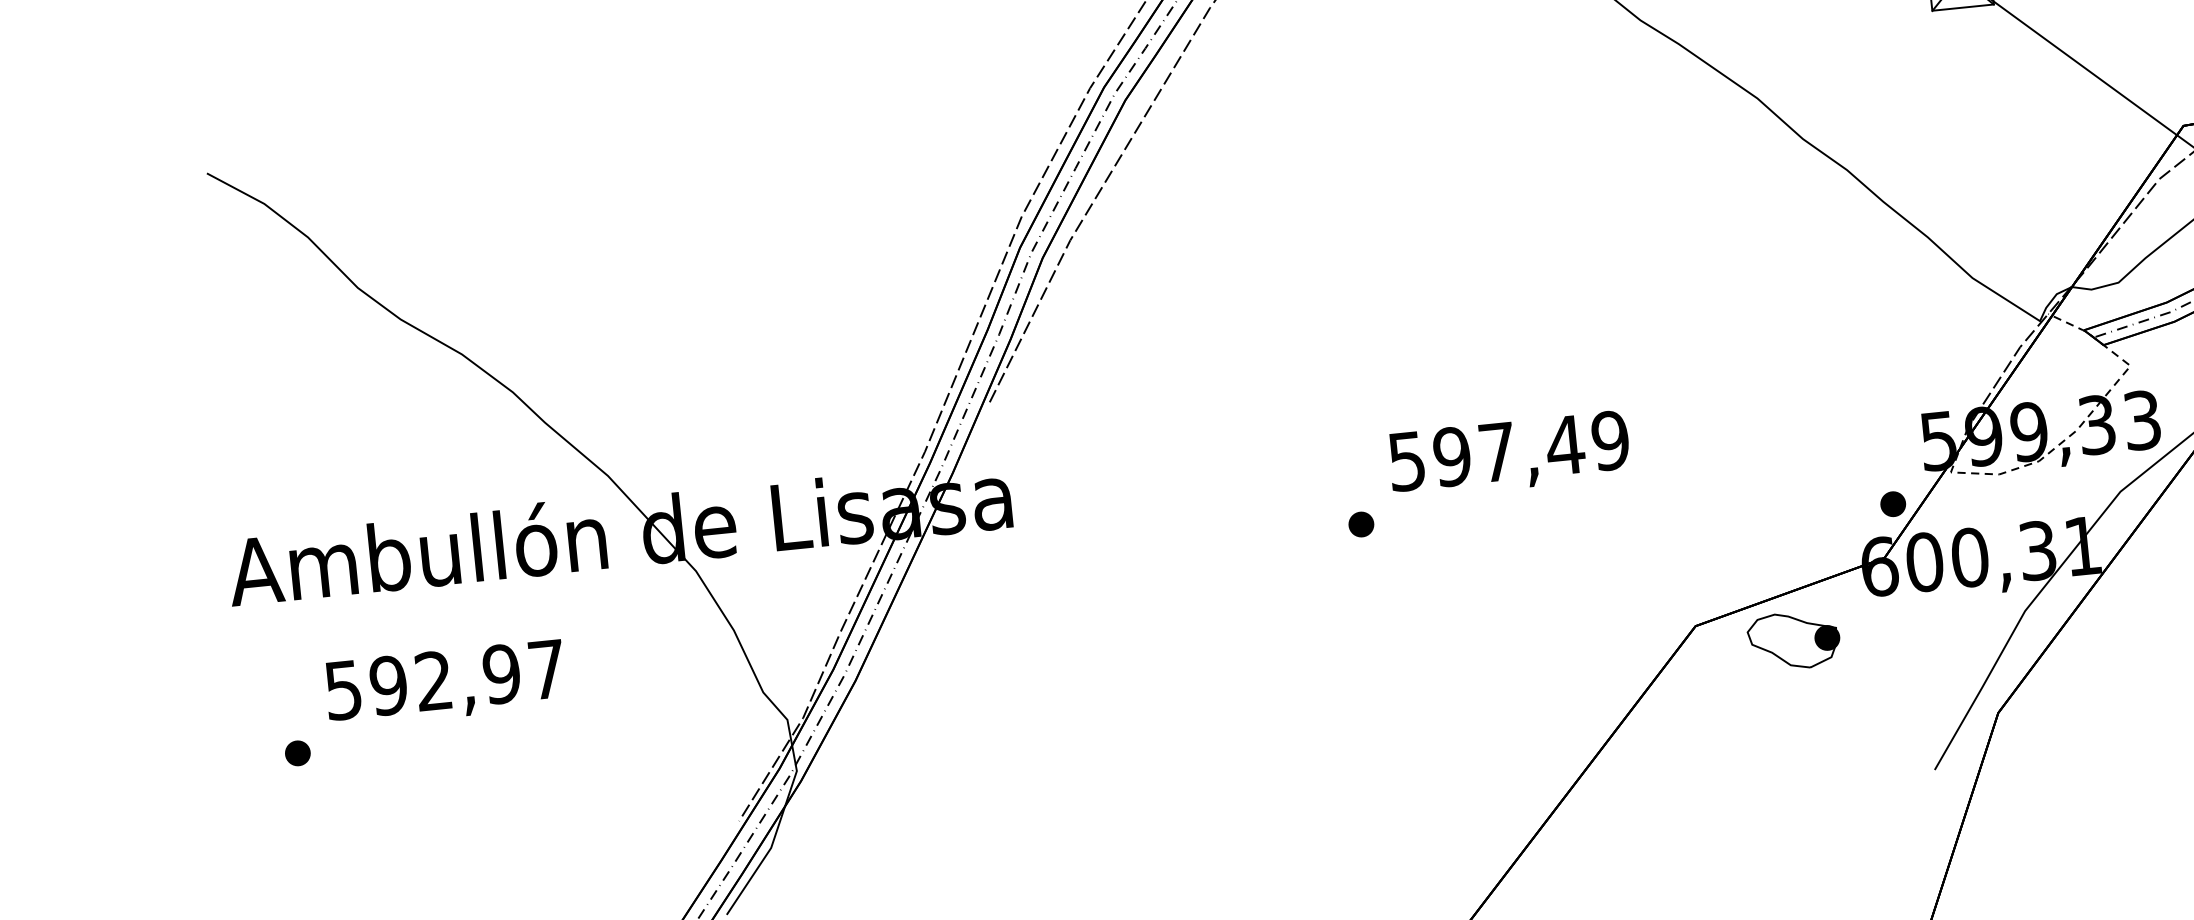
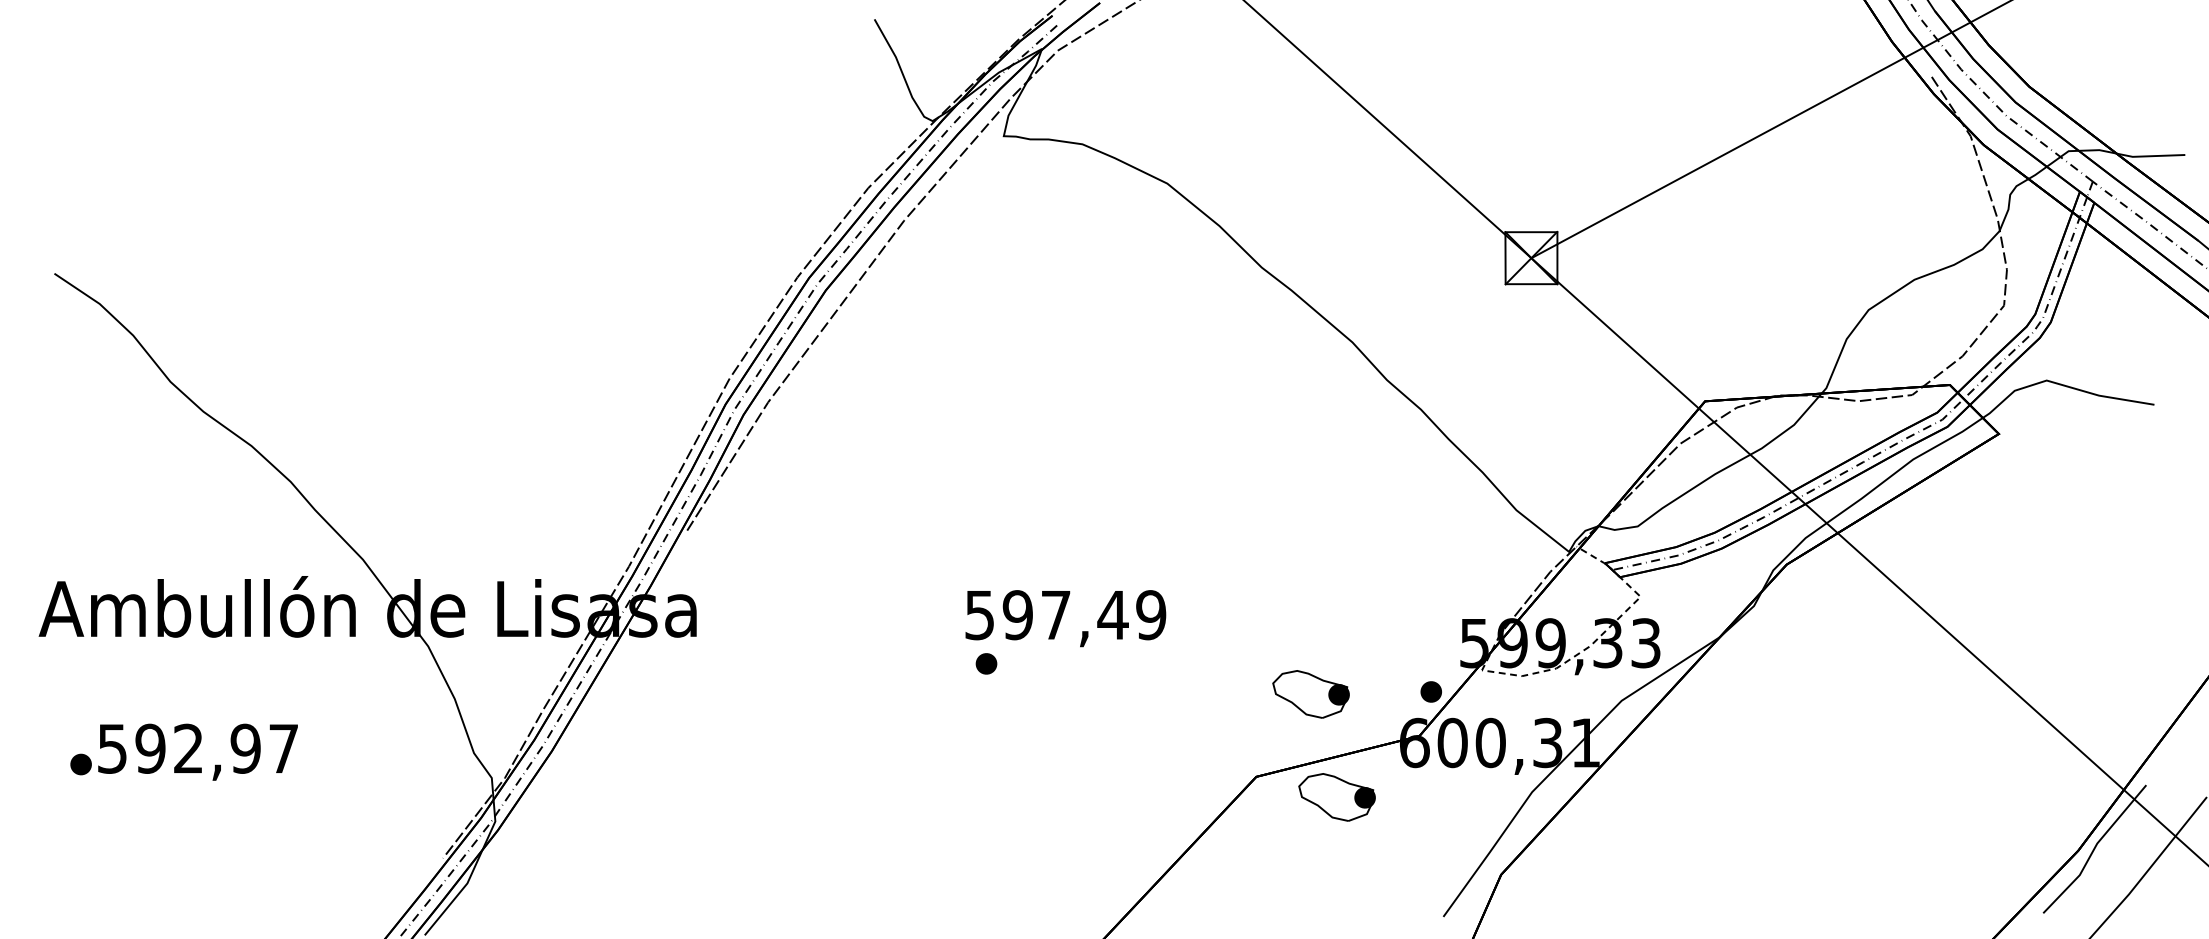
text: (1509, 455) -> (1065, 618), moved
part: (1750, 521) -> (1310, 694), added
text: (444, 683) -> (197, 751), moved

